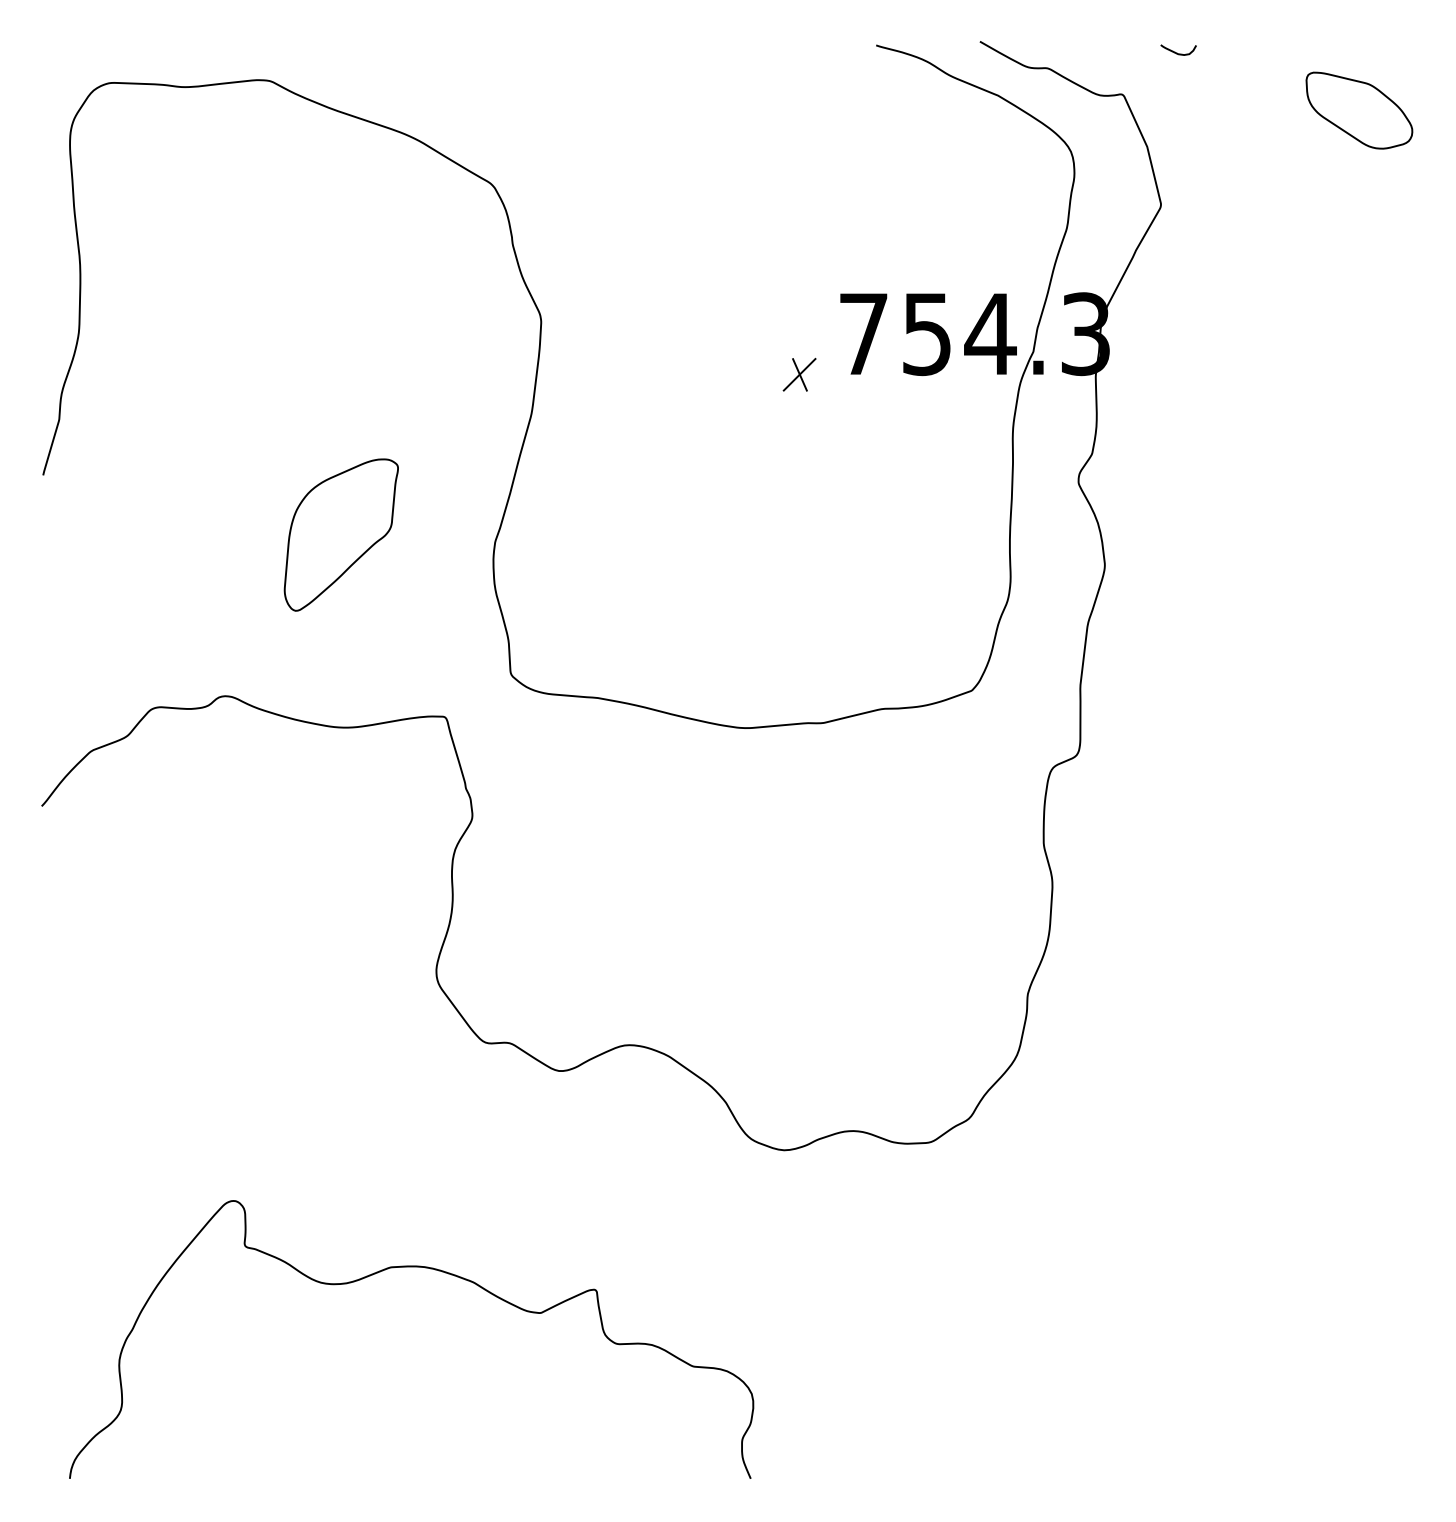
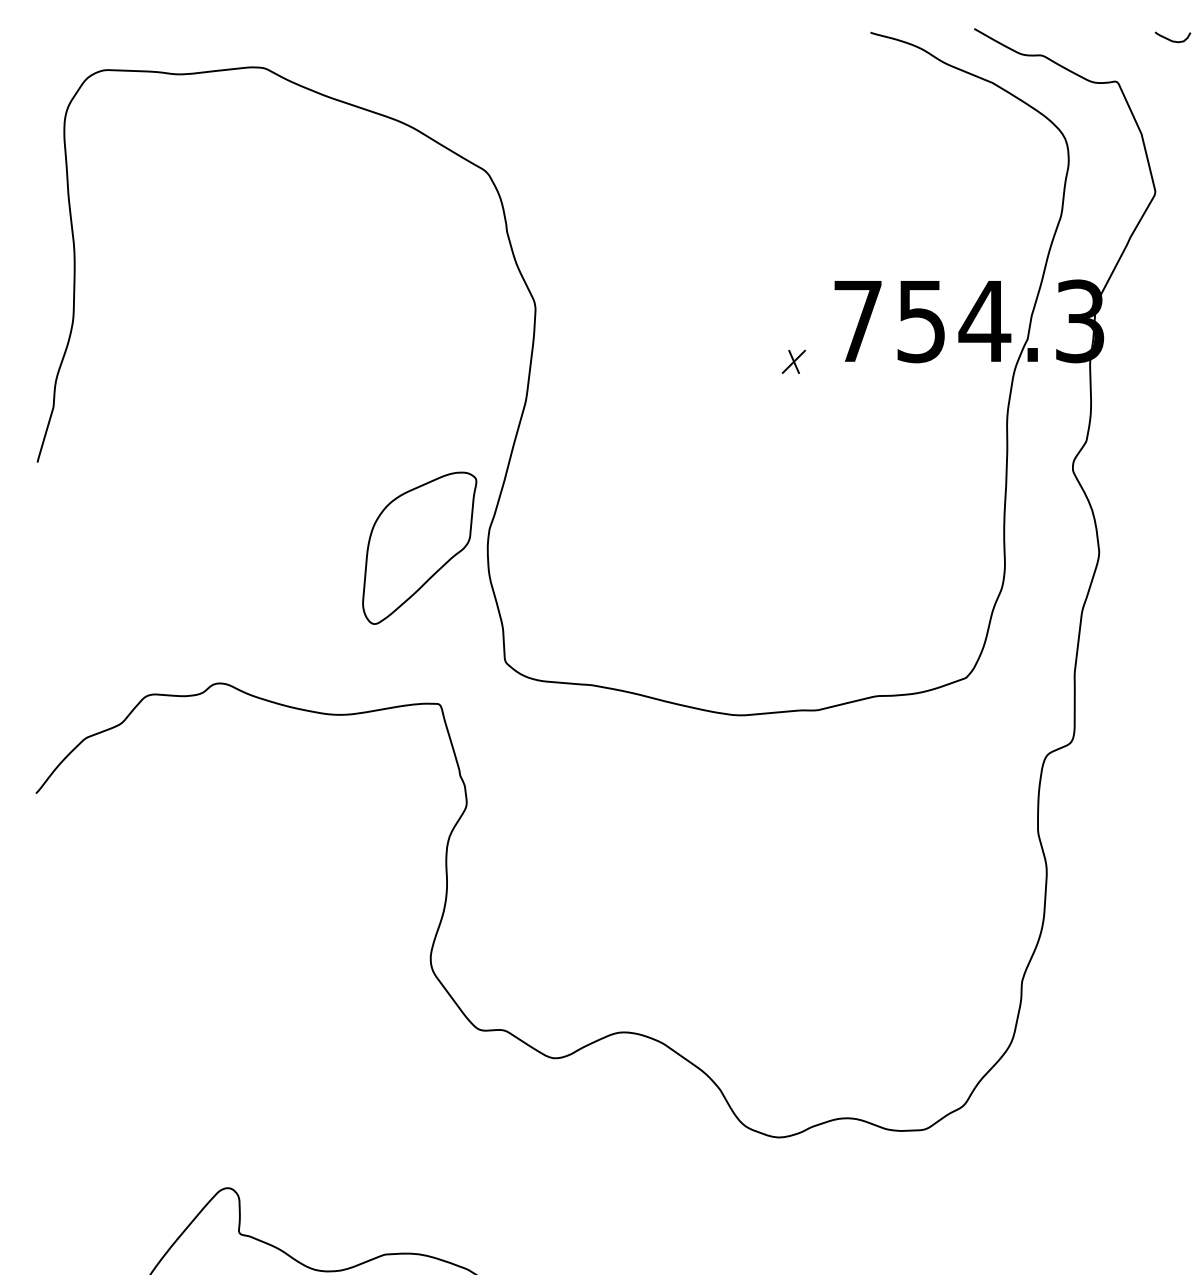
part: (799, 374) -> (793, 361), size x0.7
part: (340, 534) -> (418, 547), moved

